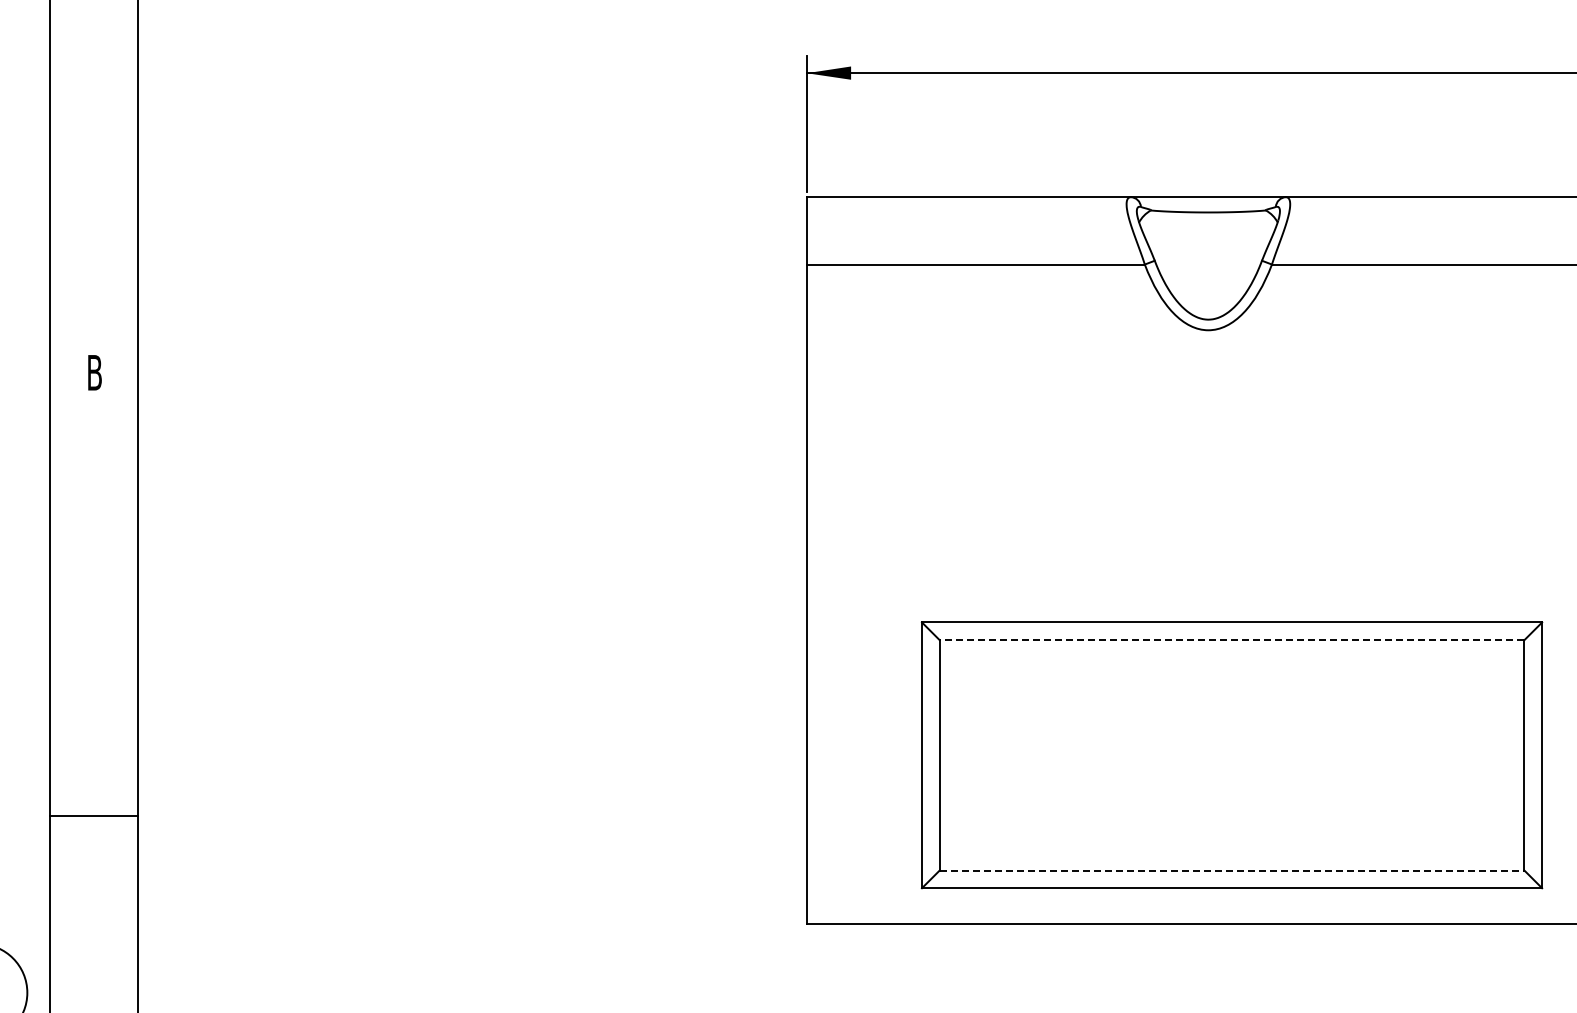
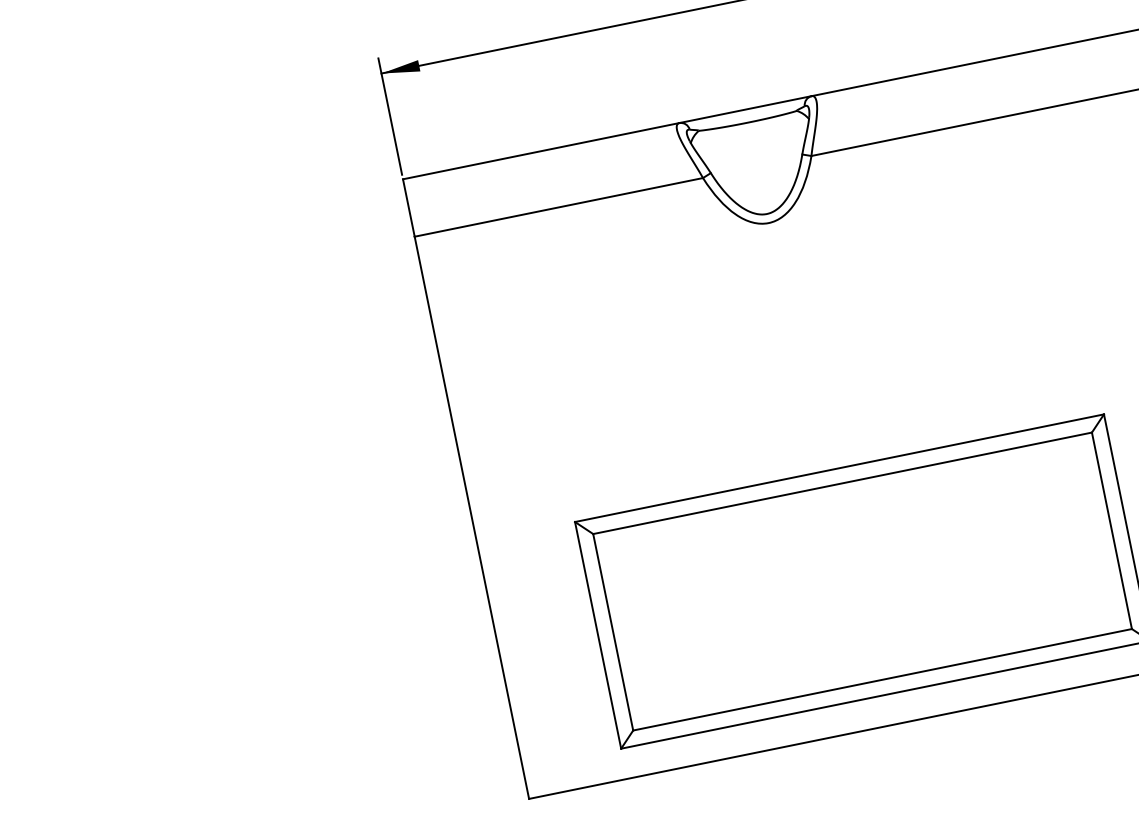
line: (1231, 640) -> (842, 483), dashed -> solid
line: (1232, 870) -> (882, 679), dashed -> solid

